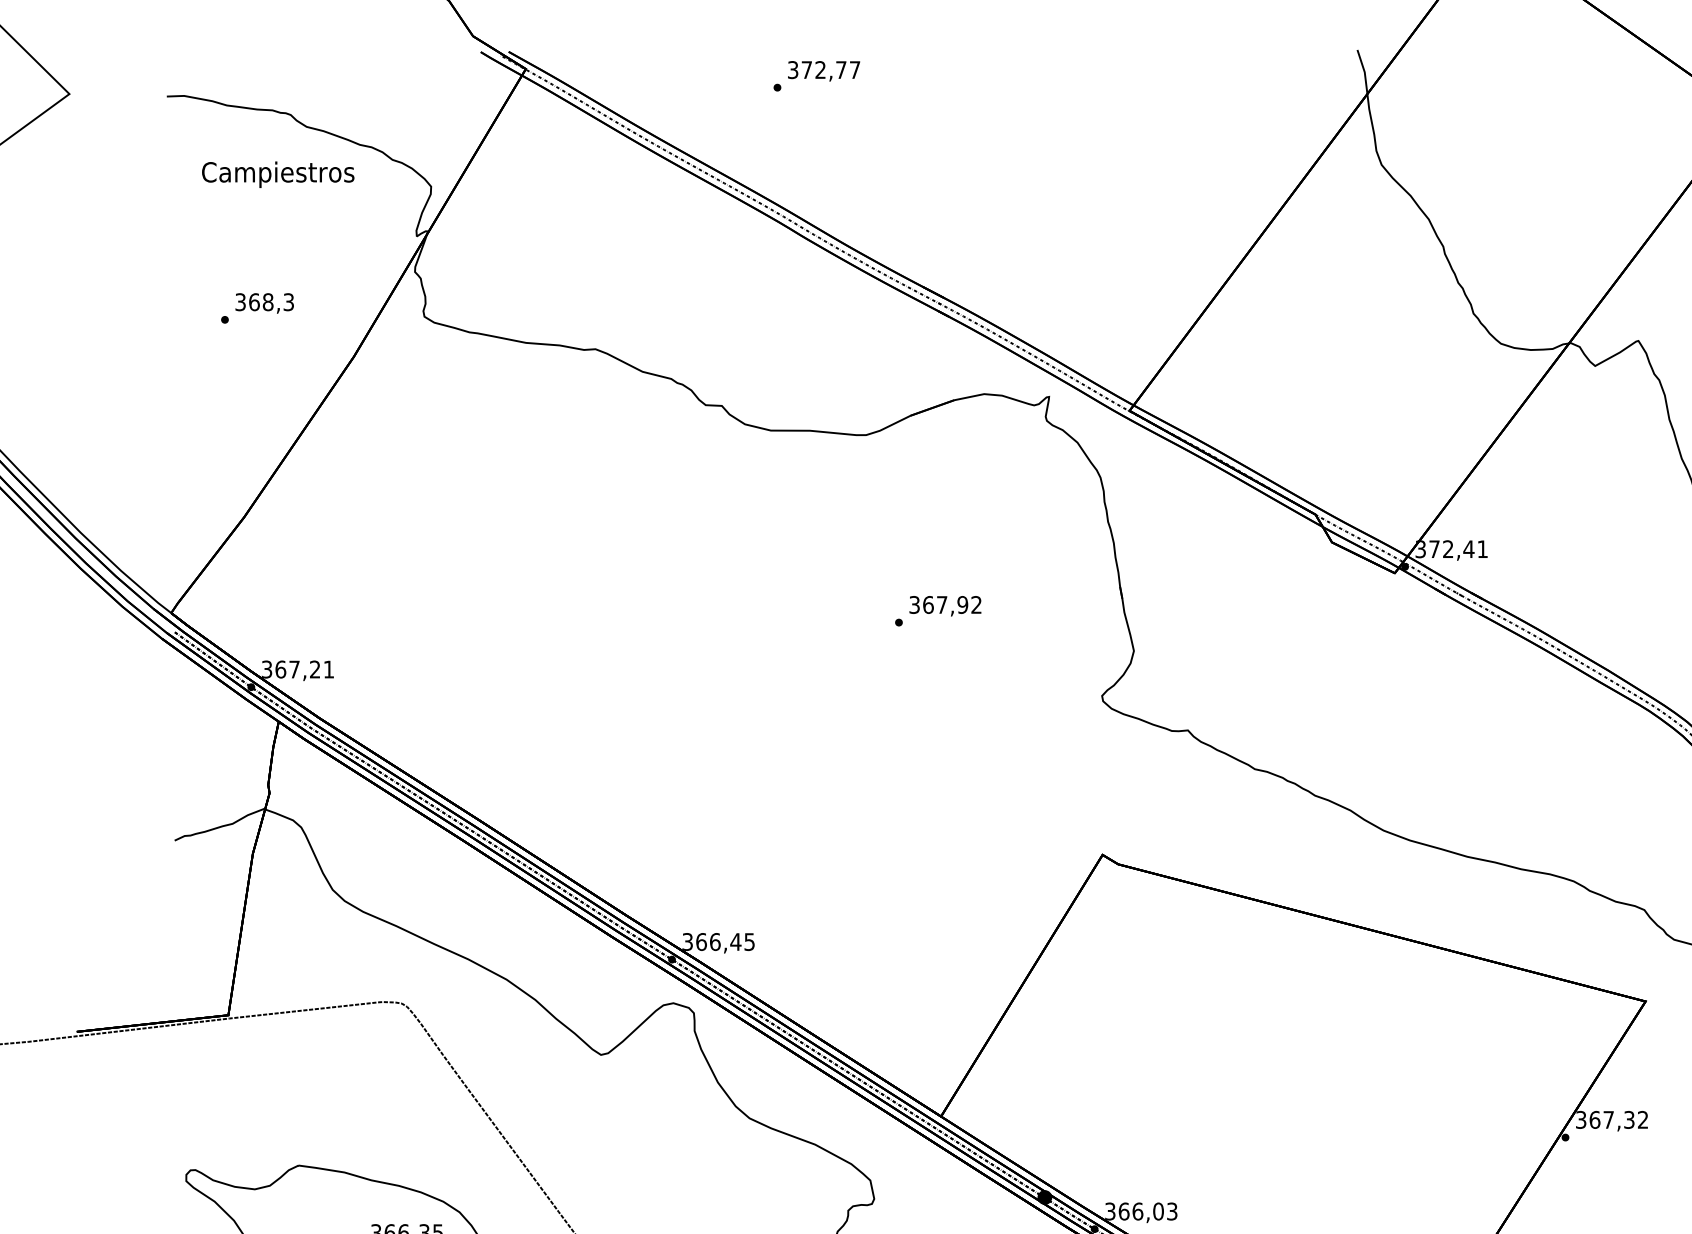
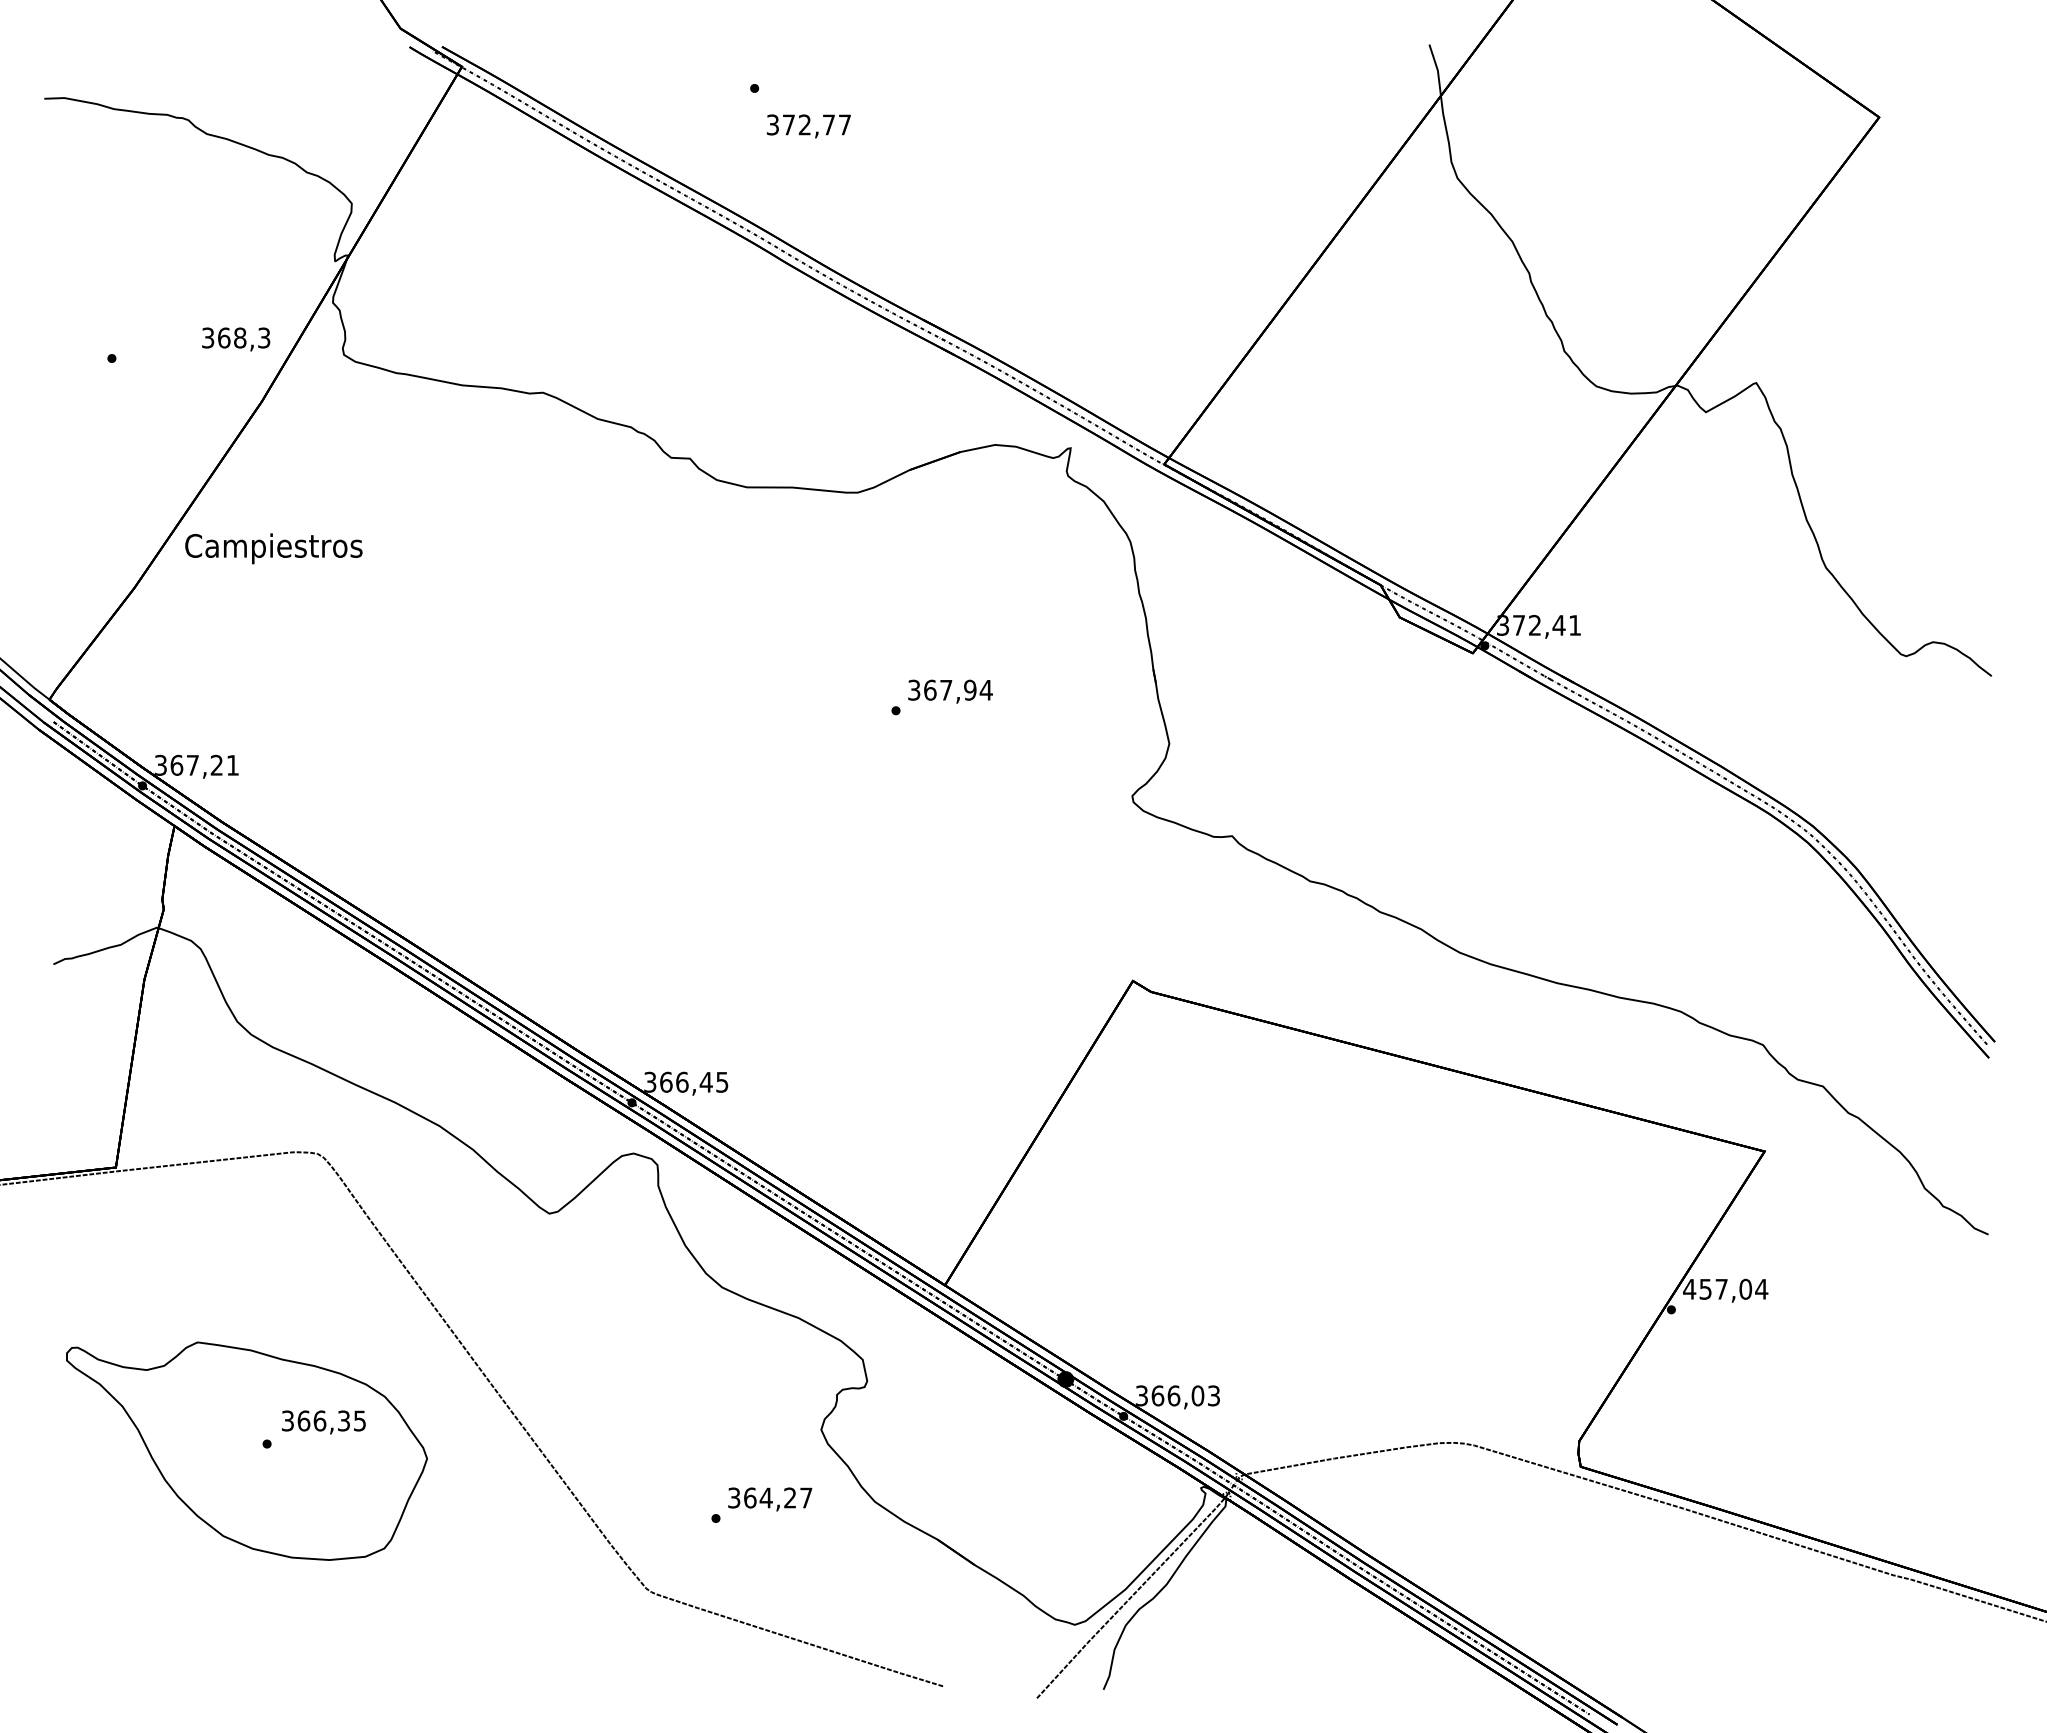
text: (823, 71) -> (808, 126), moved
text: (277, 174) -> (273, 548), moved
text: (265, 303) -> (236, 339), moved
text: (975, 604) -> (985, 689), 367,92 -> 367,94
text: (1611, 1119) -> (1725, 1288), 367,32 -> 457,04

